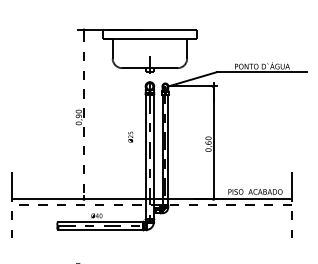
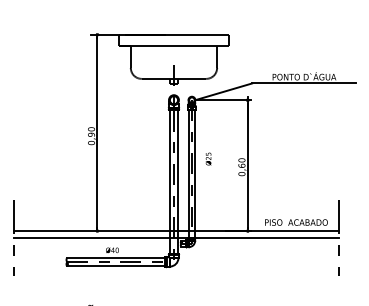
line: (83, 115) -> (96, 133), dashed -> solid
text: (130, 136) -> (208, 158), moved
line: (151, 204) -> (175, 237), dashed -> solid

